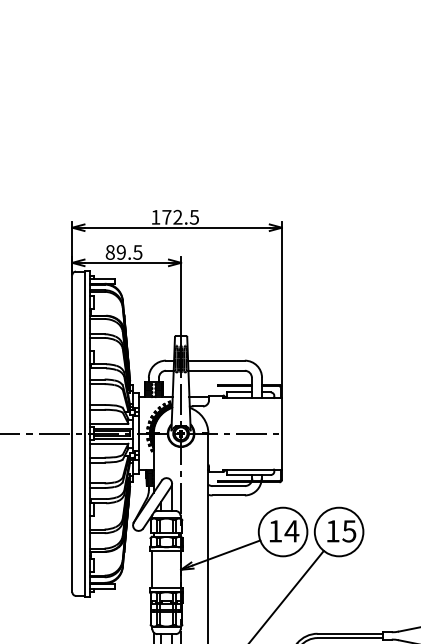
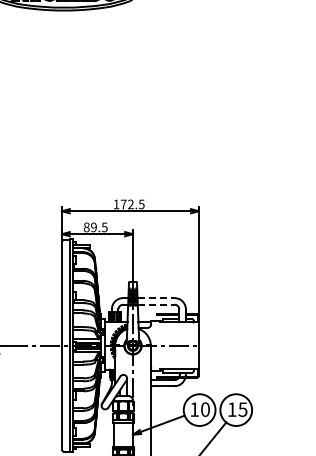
line: (217, 361) -> (156, 298), solid -> dashed
line: (217, 370) -> (156, 304), solid -> dashed
text: (292, 531) -> (205, 409), 14 -> 10

